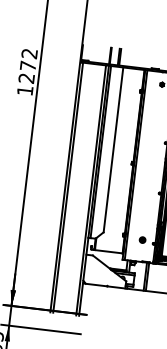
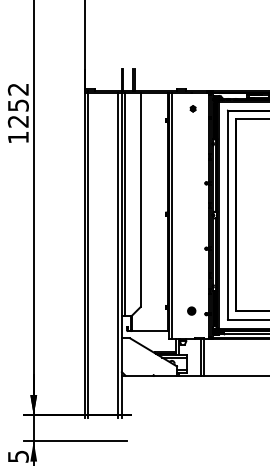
text: (28, 66) -> (18, 105), 1272 -> 1252

